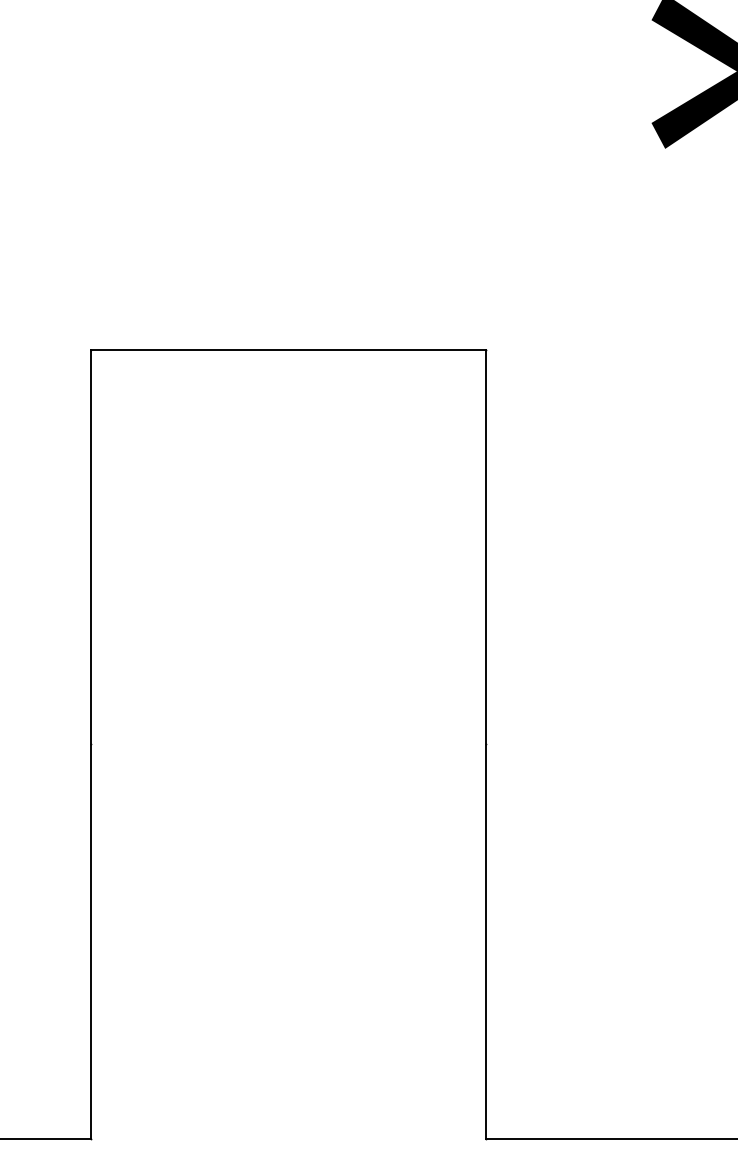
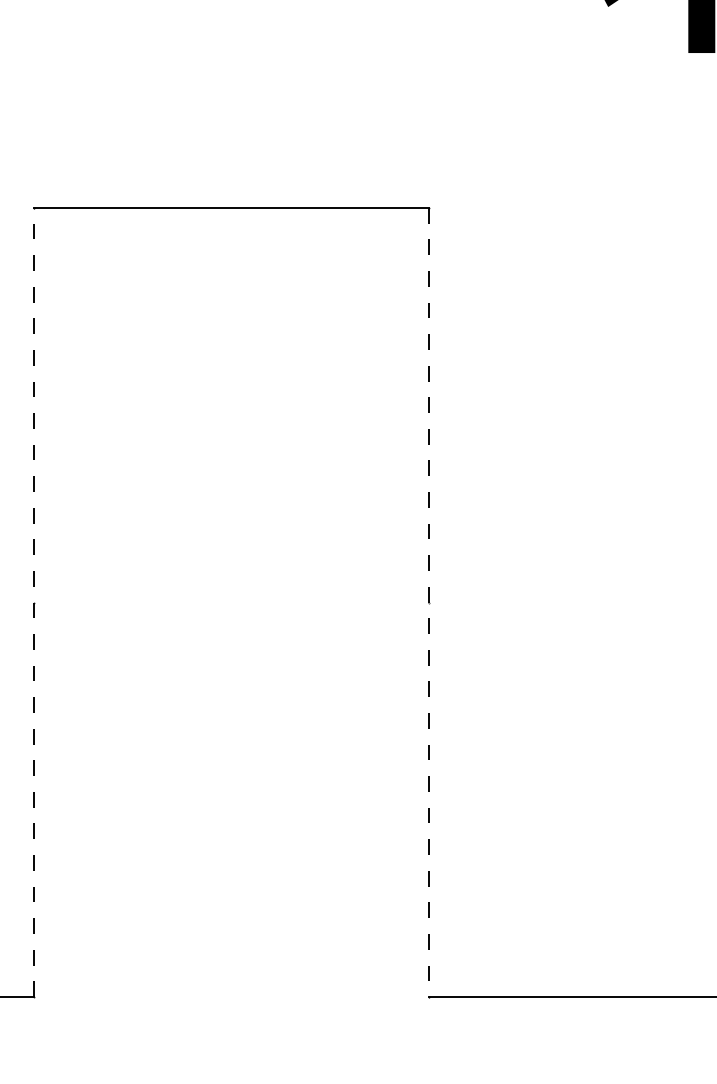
line: (91, 744) -> (34, 602), solid -> dashed
line: (485, 744) -> (428, 602), solid -> dashed

